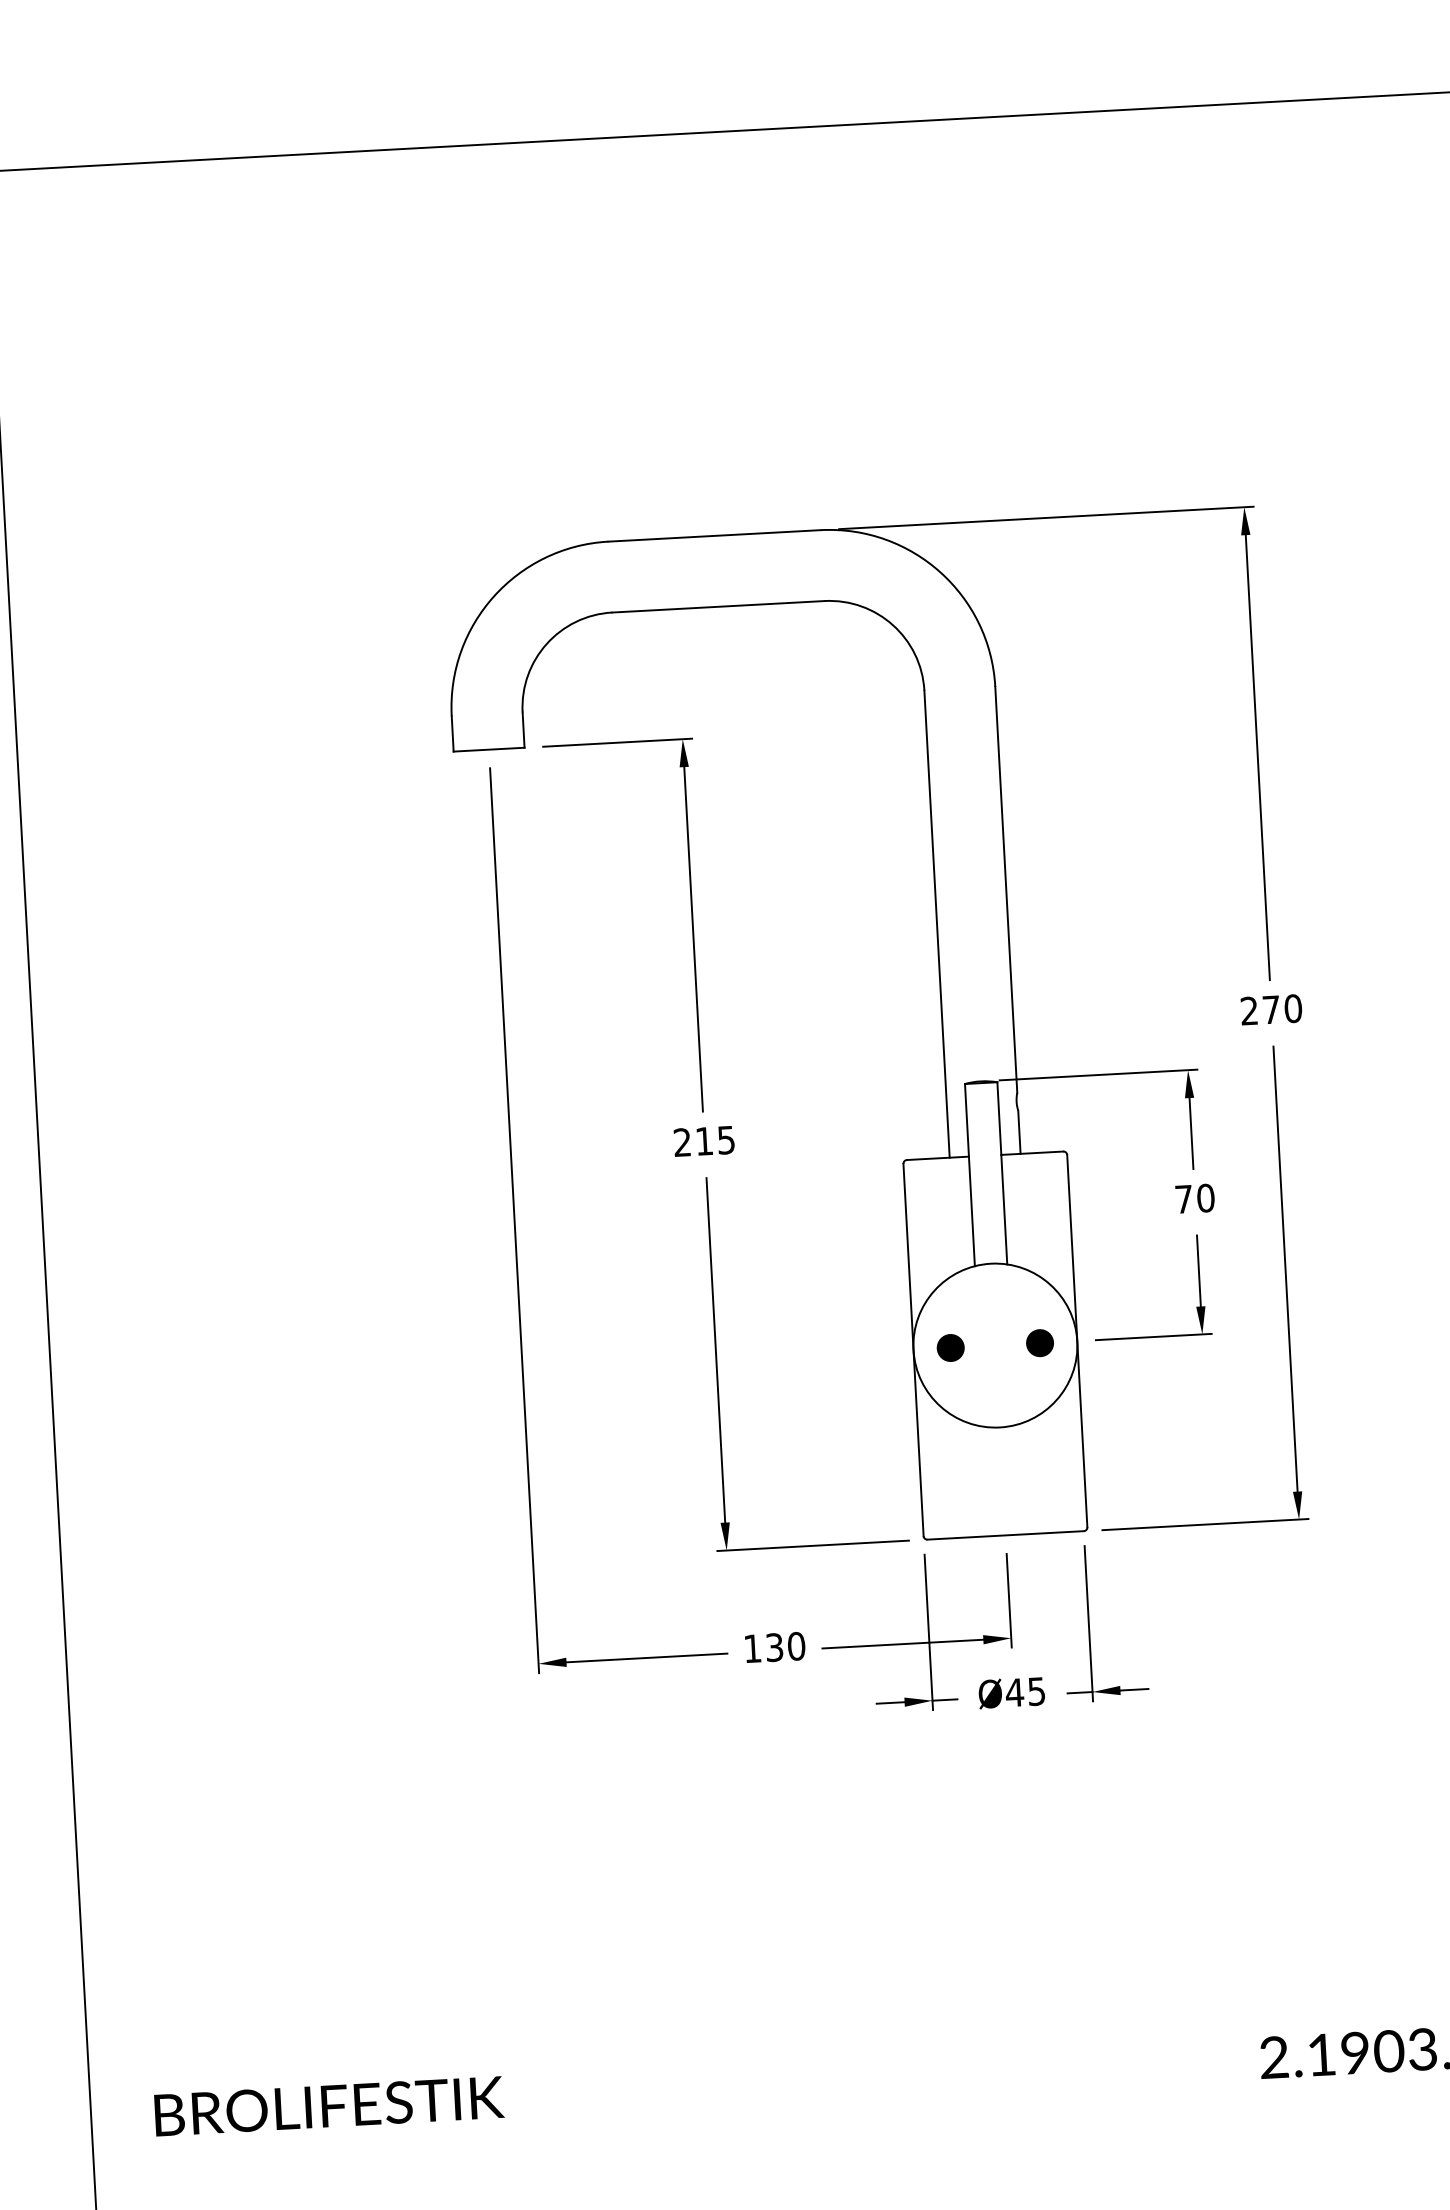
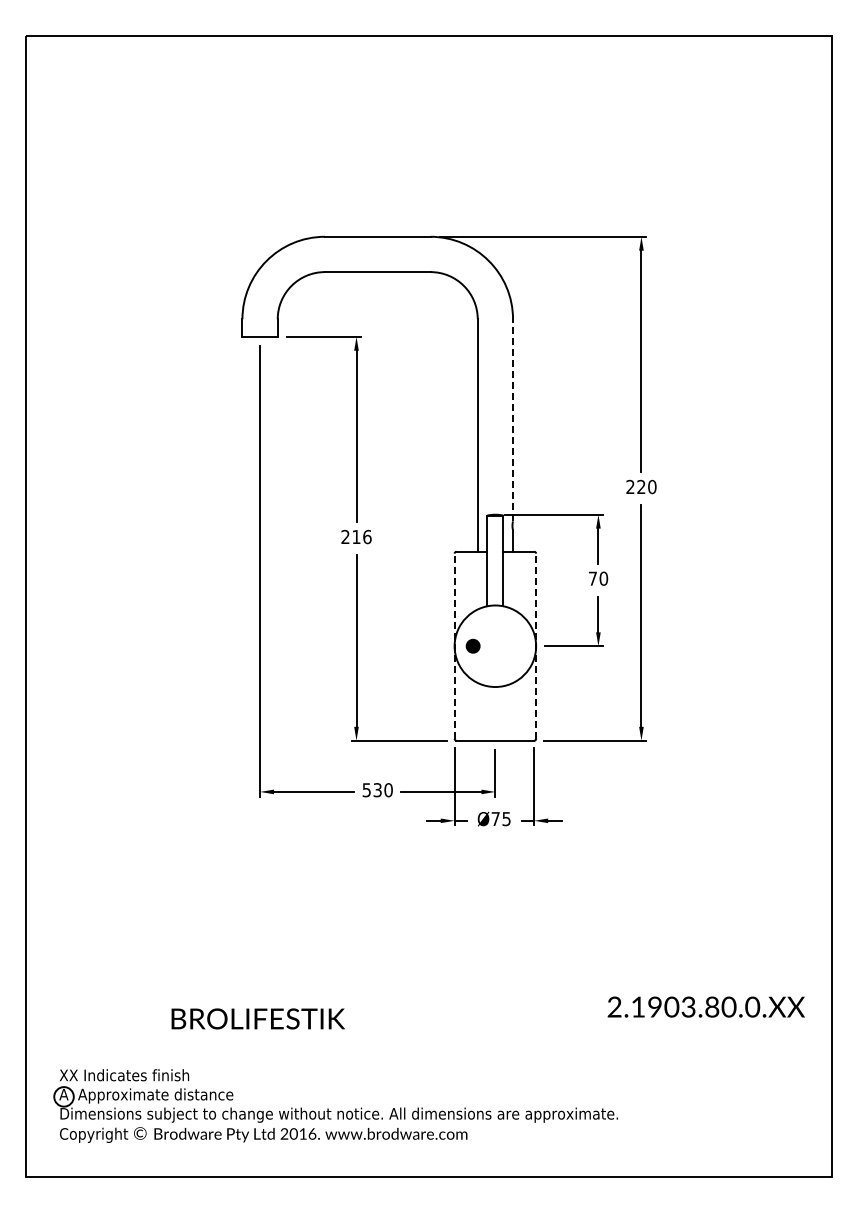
line: (1007, 888) -> (513, 419), solid -> dashed
text: (1271, 1008) -> (641, 486), 270 -> 220
text: (726, 1139) -> (367, 536), 215 -> 216
part: (1039, 1341) -> (517, 645), removed
line: (1078, 1341) -> (536, 646), solid -> dashed
line: (913, 1350) -> (454, 646), solid -> dashed
text: (752, 1649) -> (366, 790), 130 -> 530
text: (1014, 1691) -> (495, 818), Ø45 -> Ø75
text: (327, 2105) -> (257, 1018), moved

